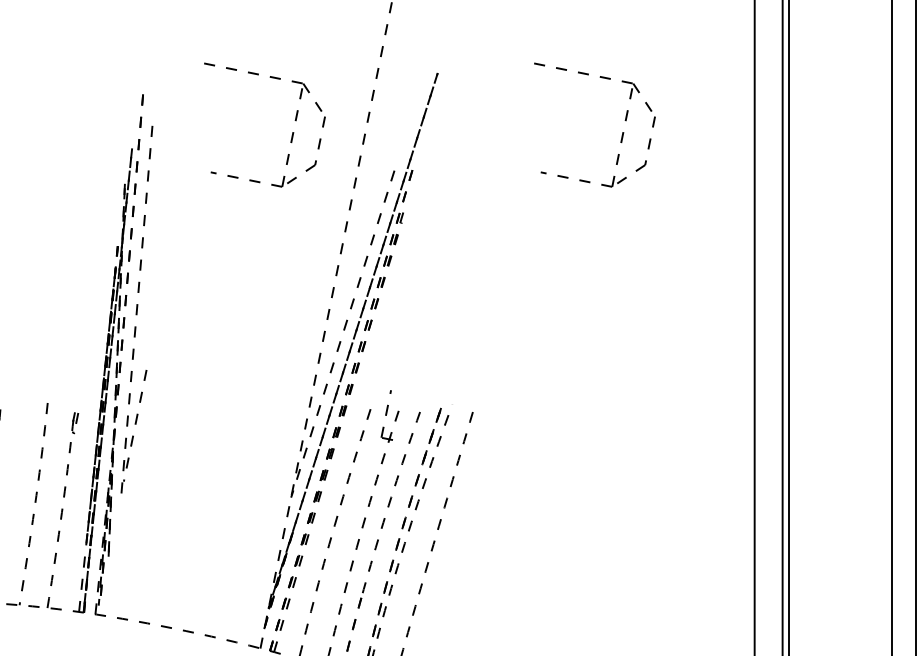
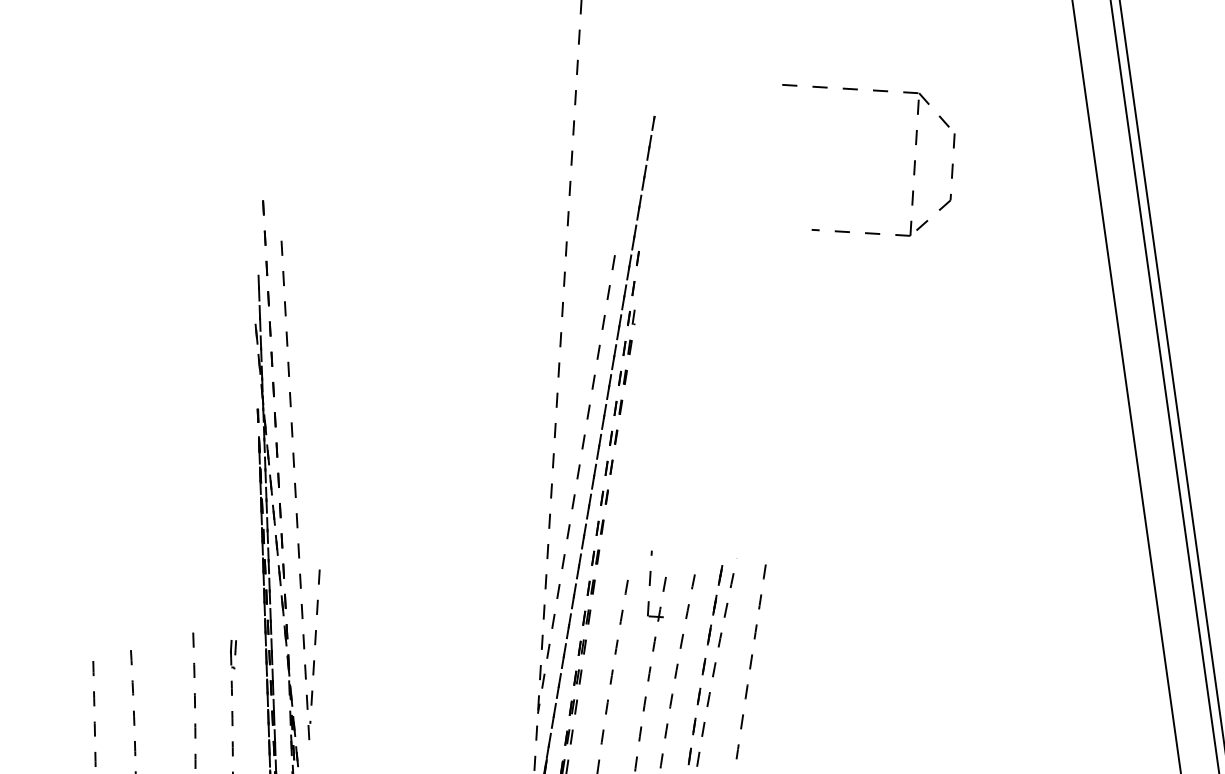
part: (292, 132) -> (470, 223), removed

